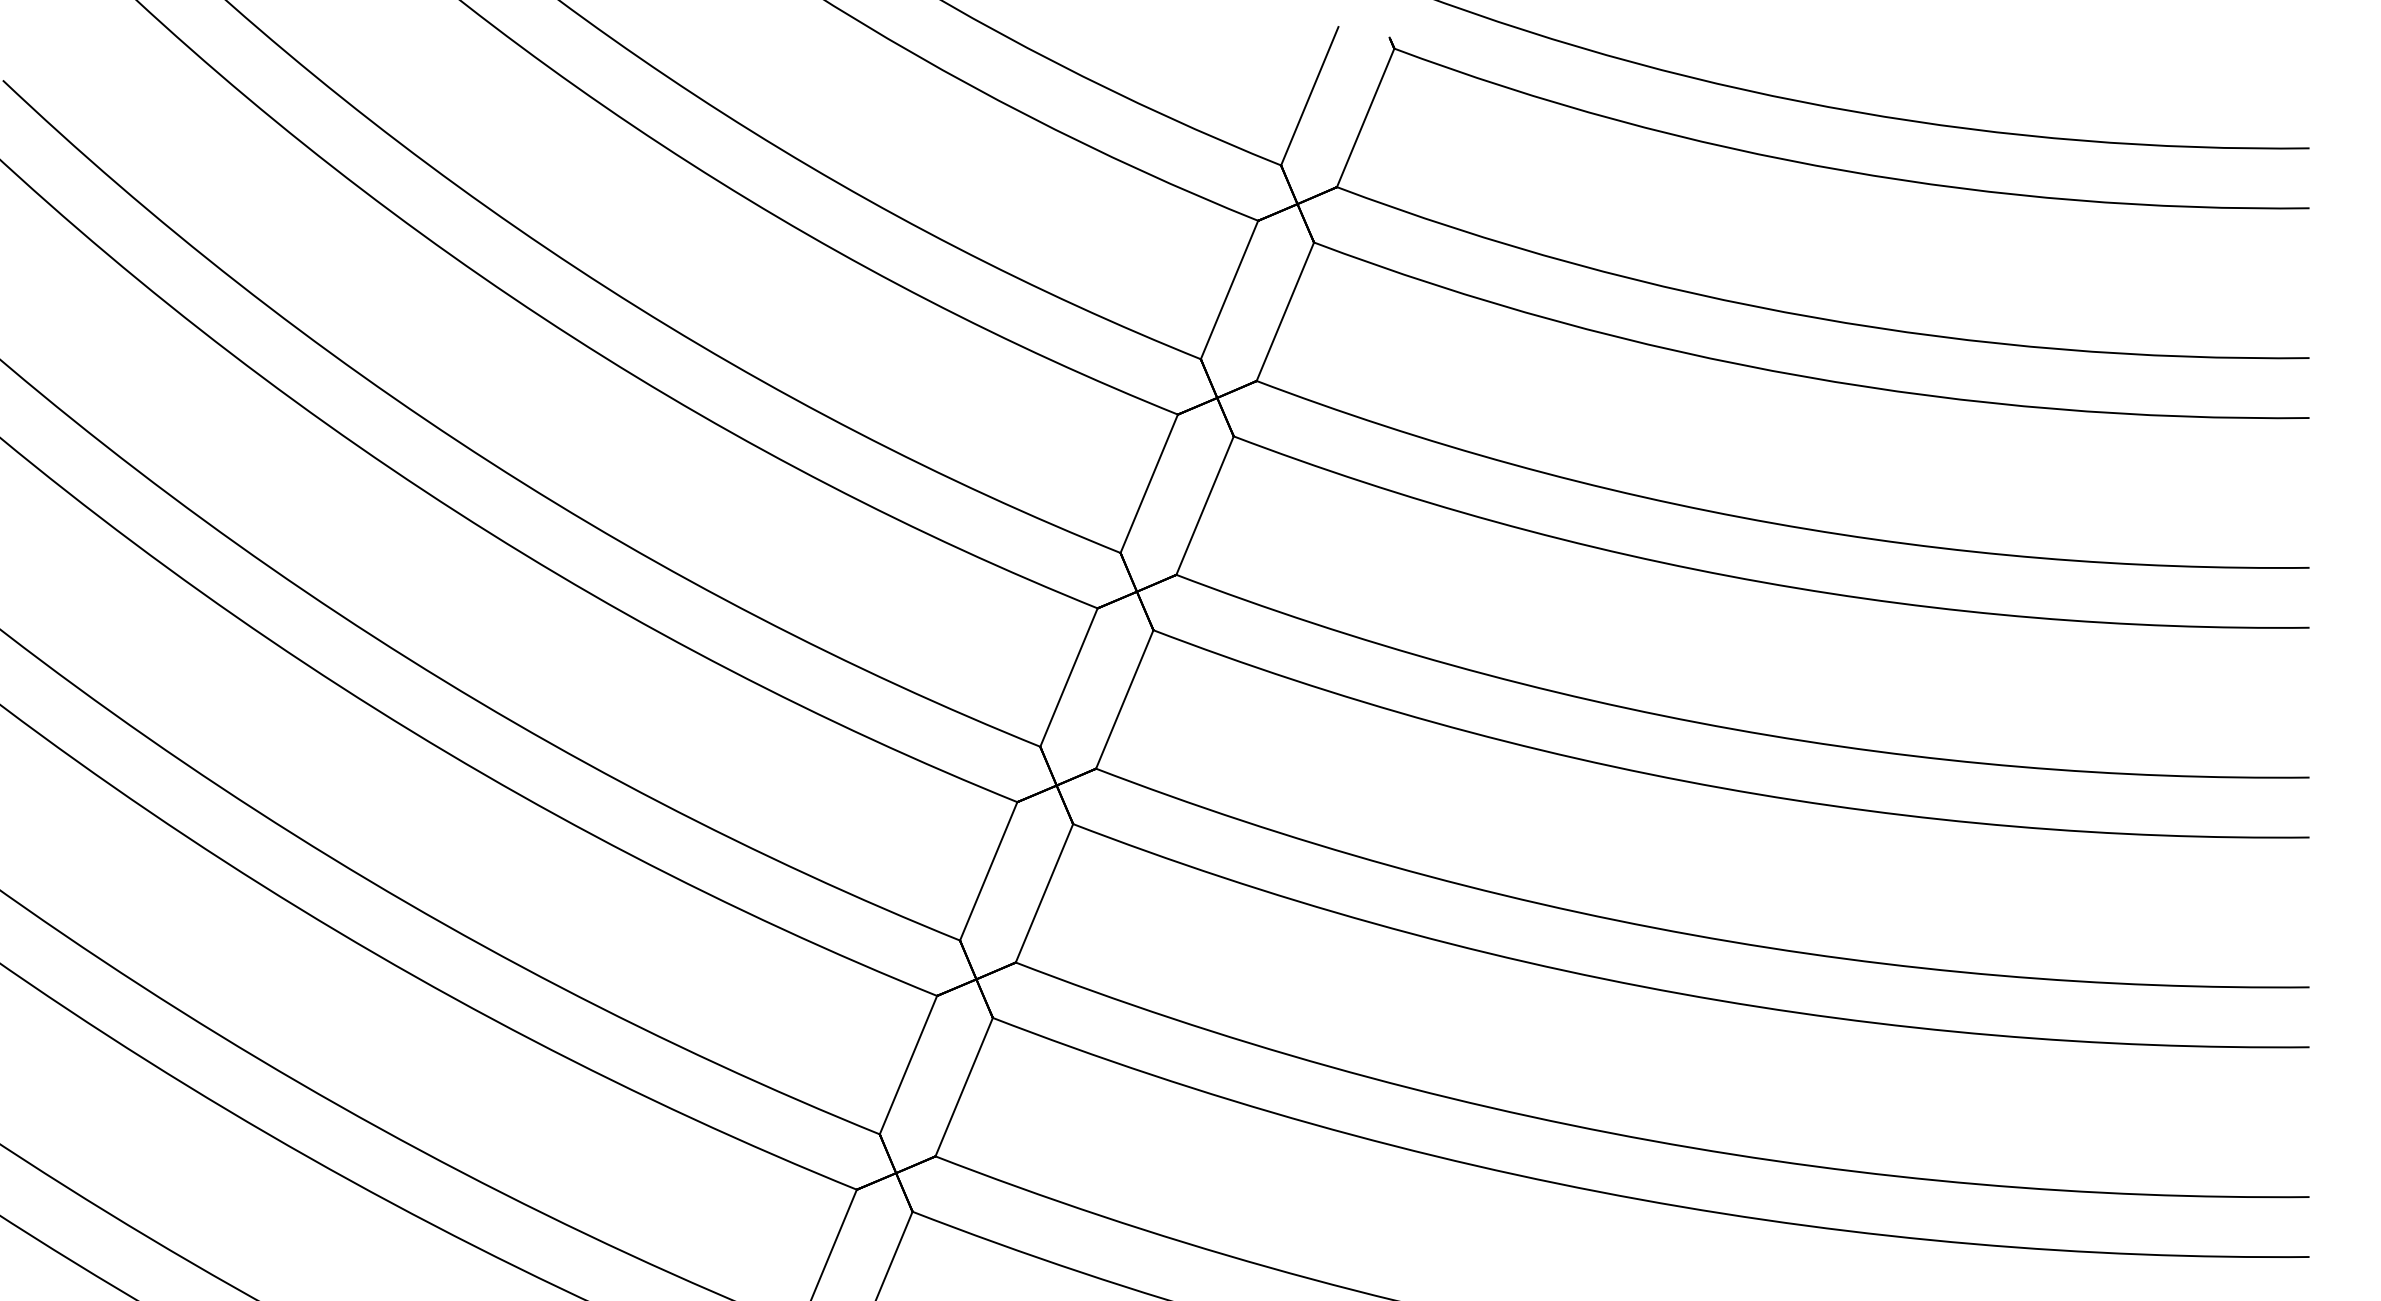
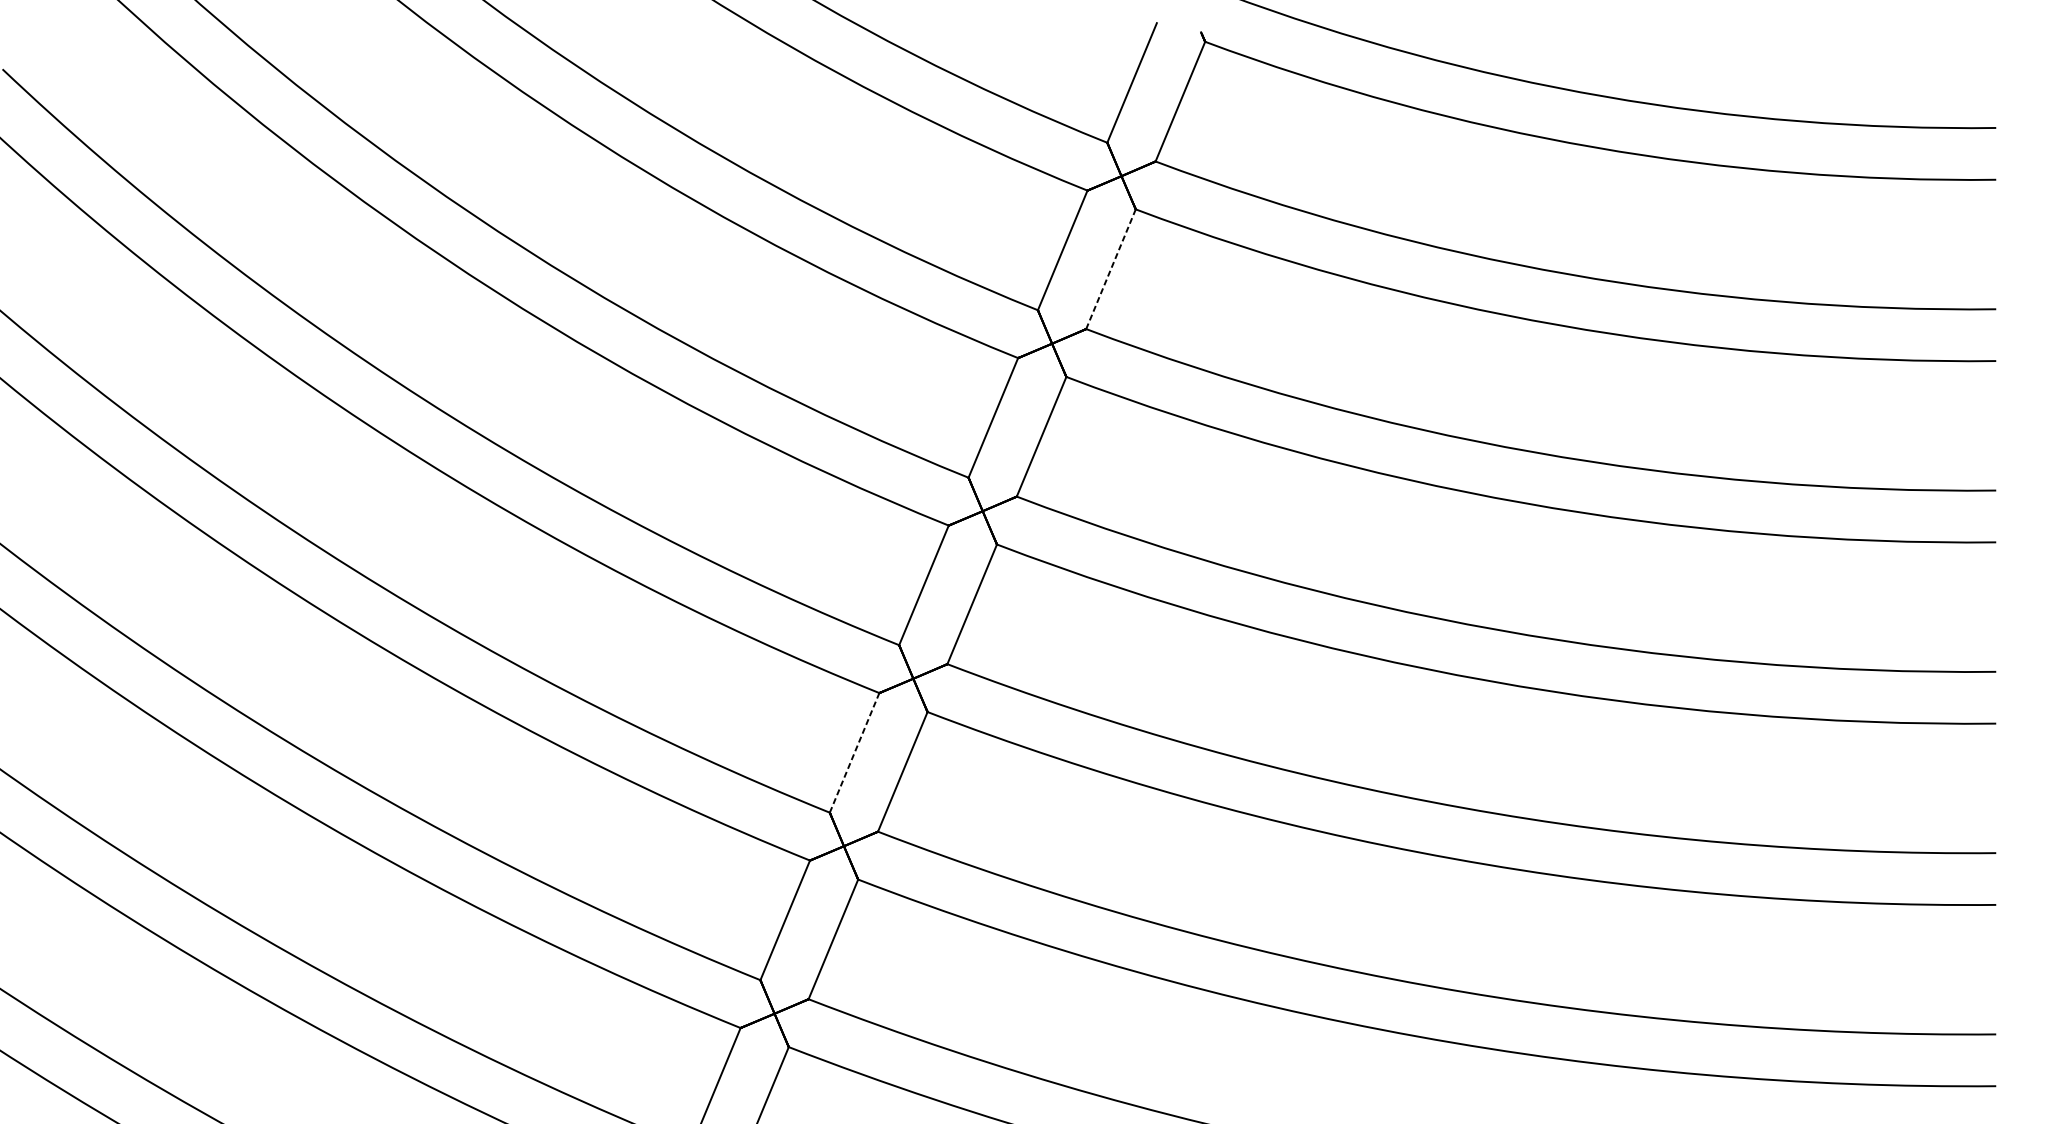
line: (1285, 311) -> (1111, 269), solid -> dashed
line: (988, 871) -> (854, 753), solid -> dashed

